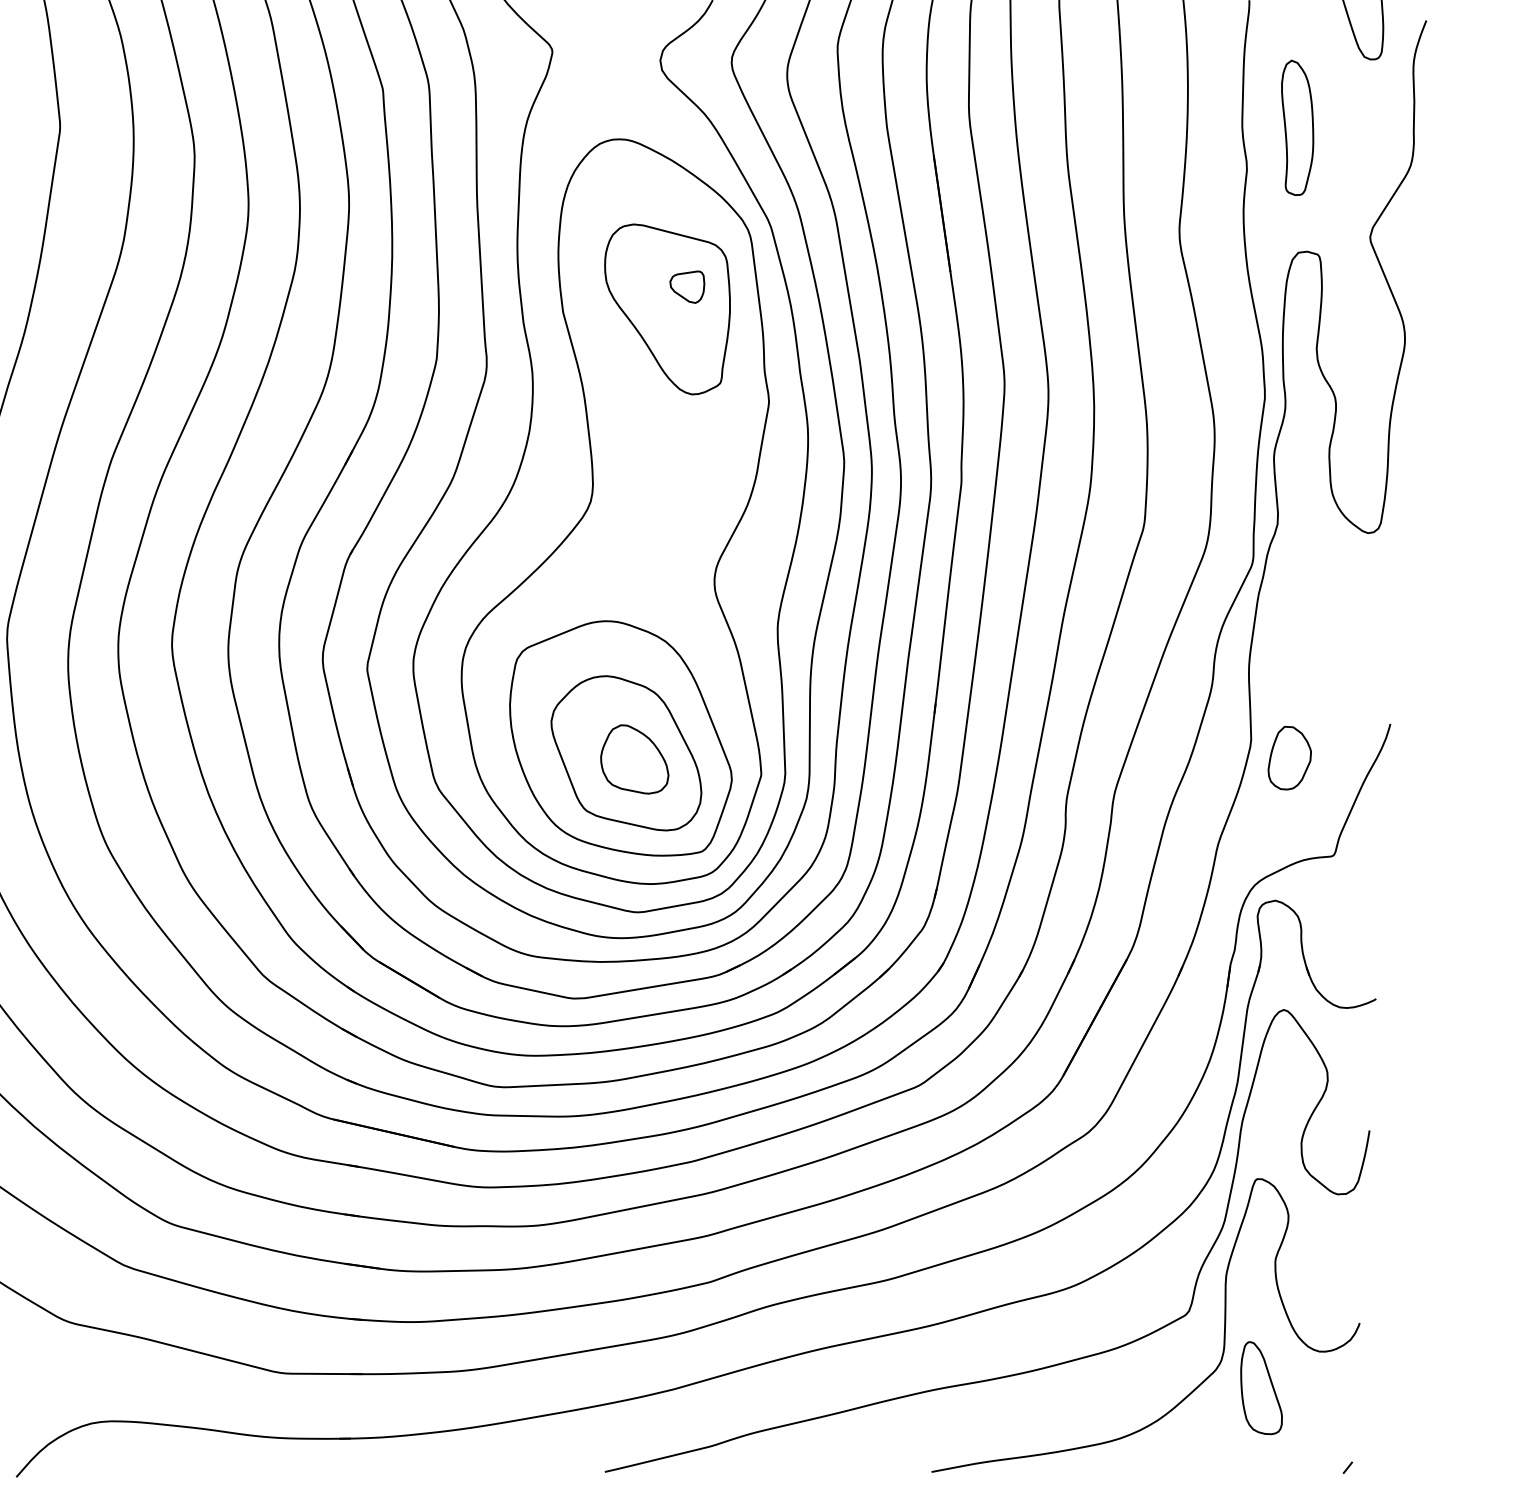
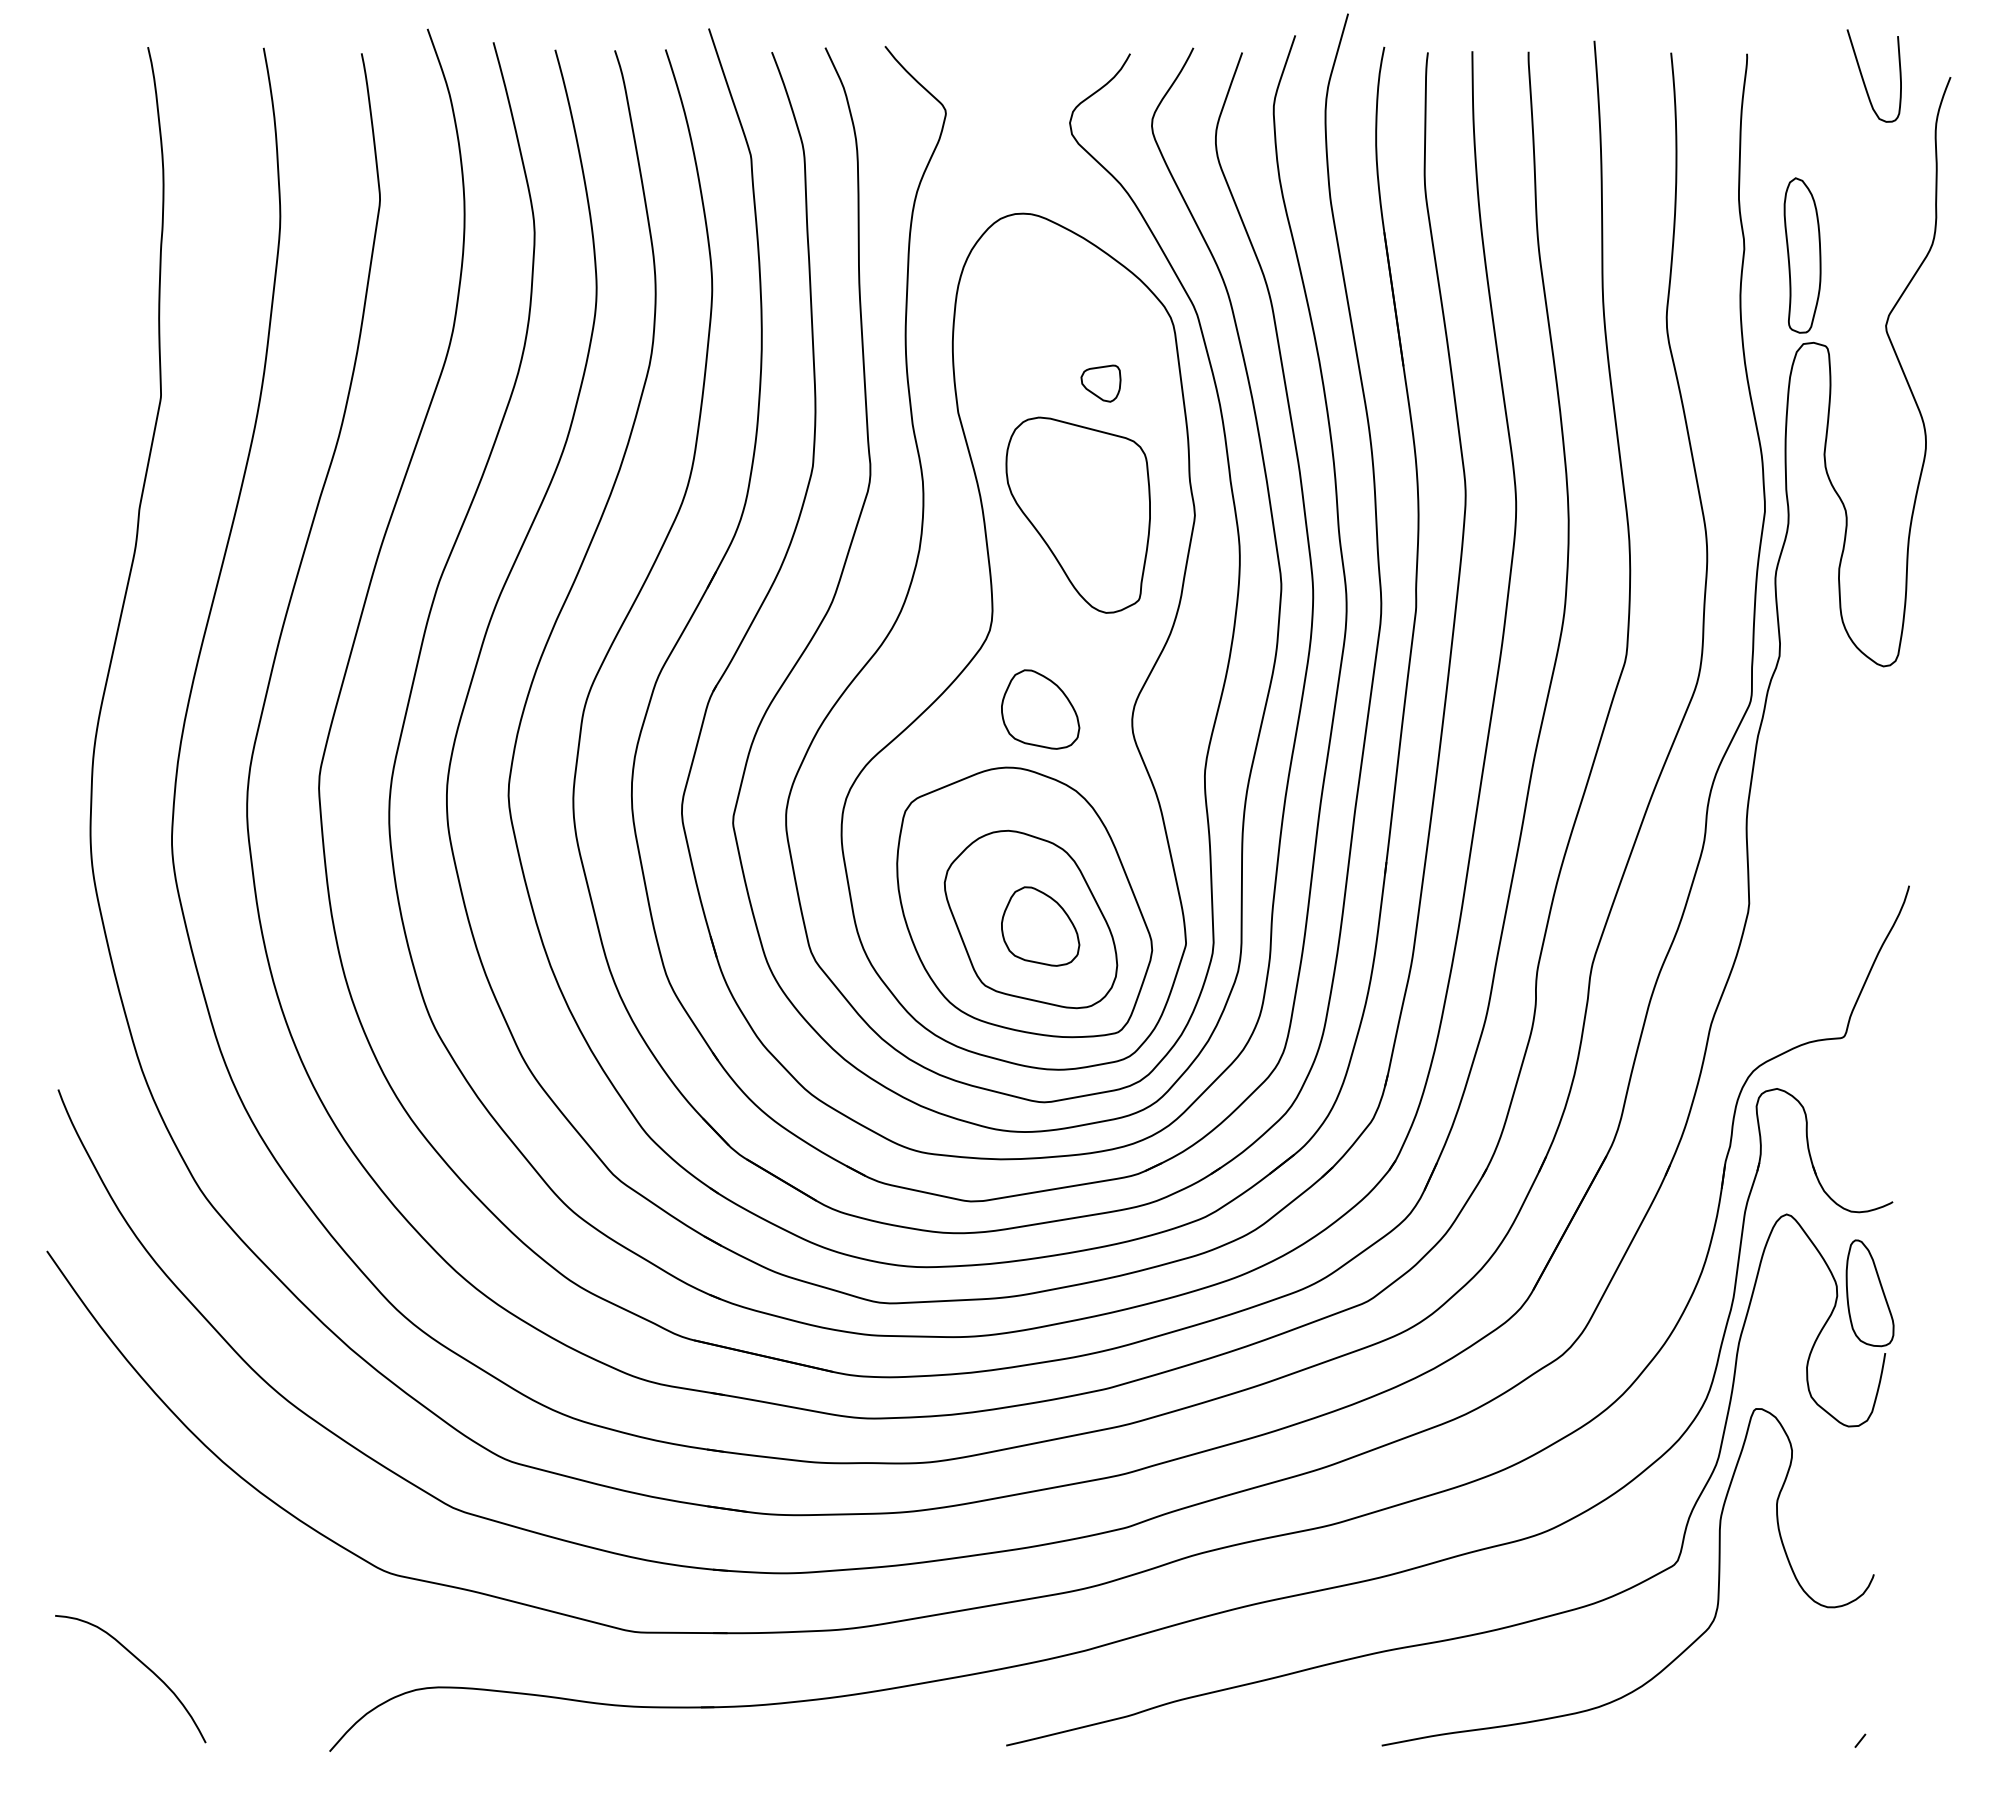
part: (1297, 127) -> (1802, 255), moved
part: (666, 308) -> (1077, 514), moved
part: (634, 570) -> (1040, 709), added
part: (1289, 757) -> (1793, 924), removed
part: (1261, 1388) -> (1869, 1293), moved

